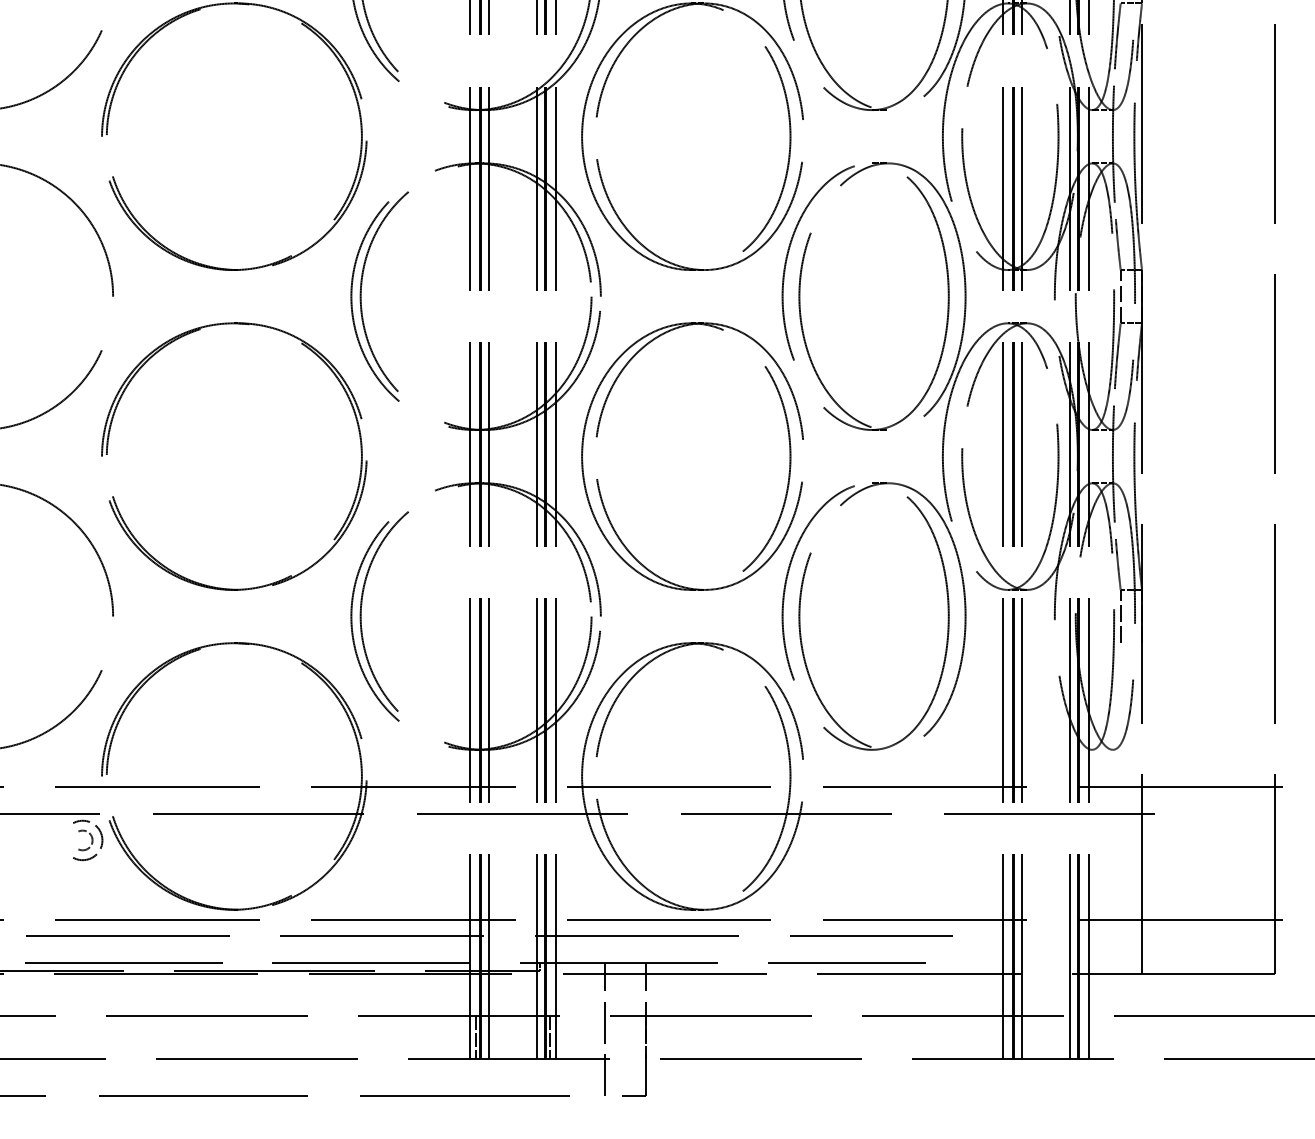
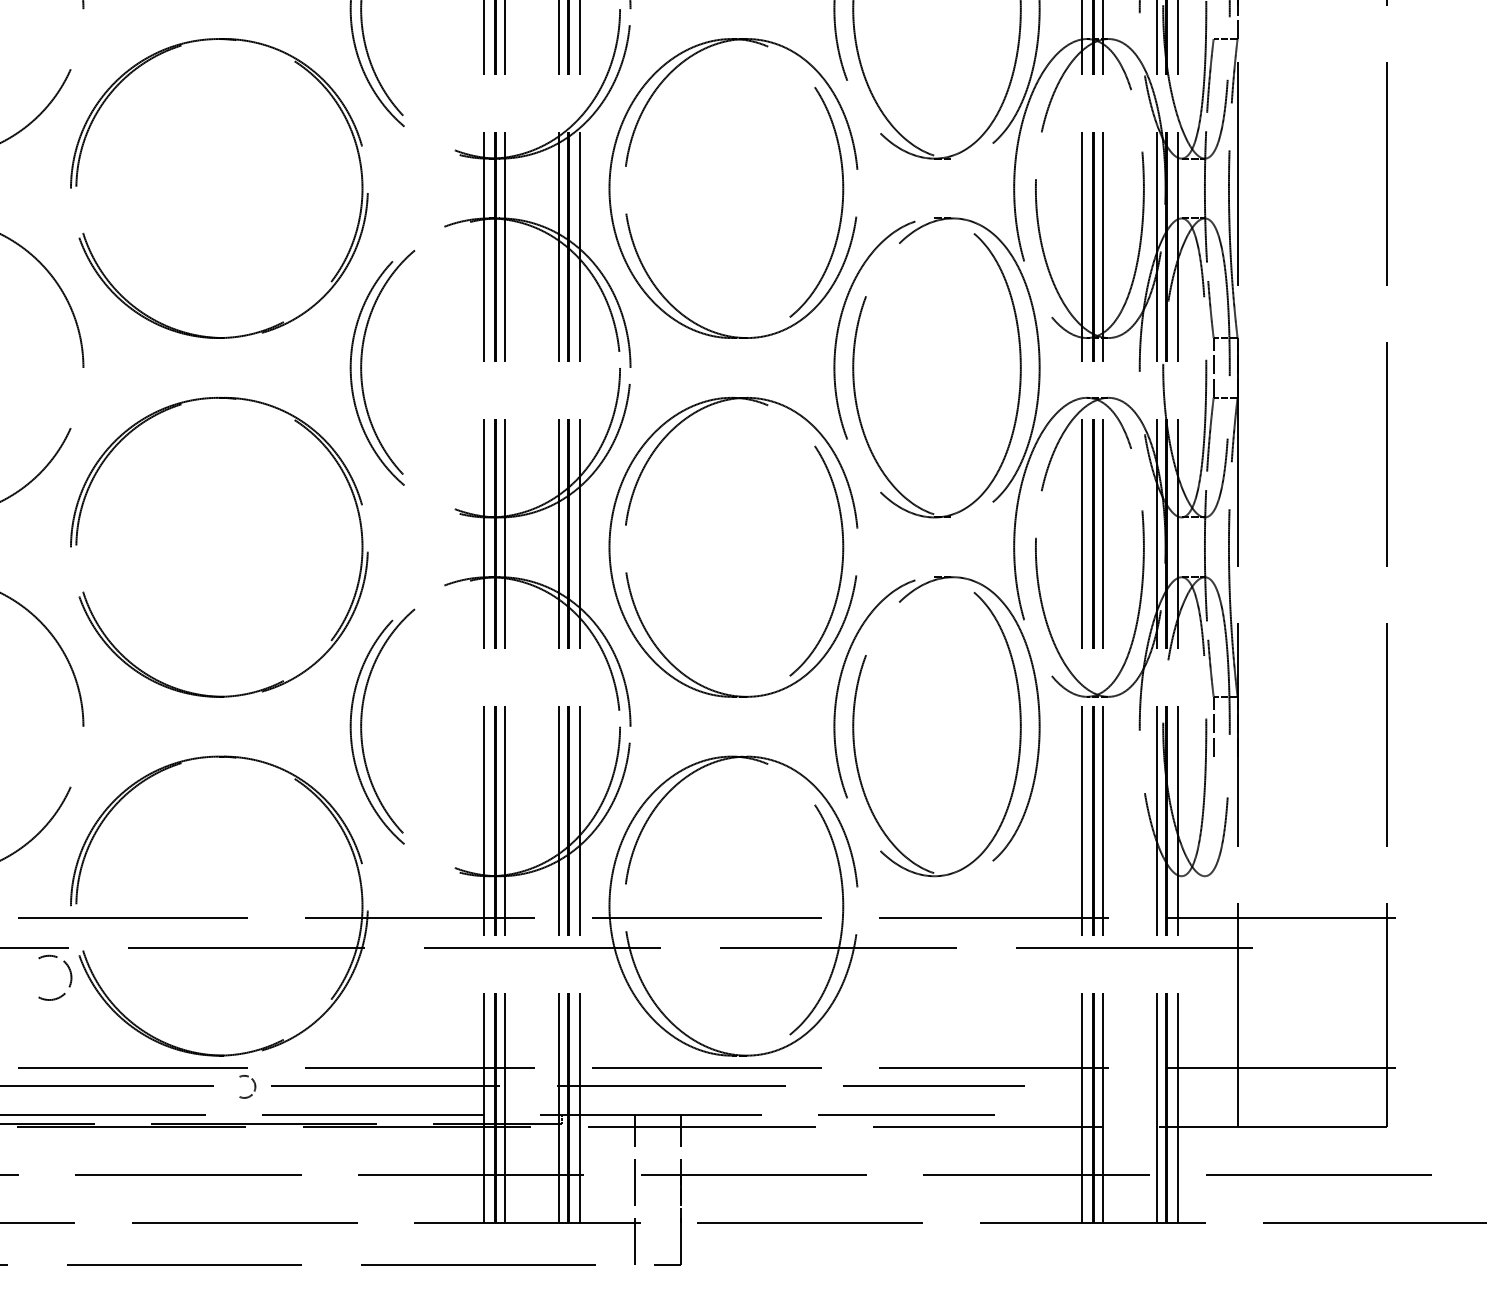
arc: (90, 837) -> (253, 1083), moved
line: (476, 1038) -> (490, 1199), removed
line: (550, 1038) -> (573, 1199), removed

